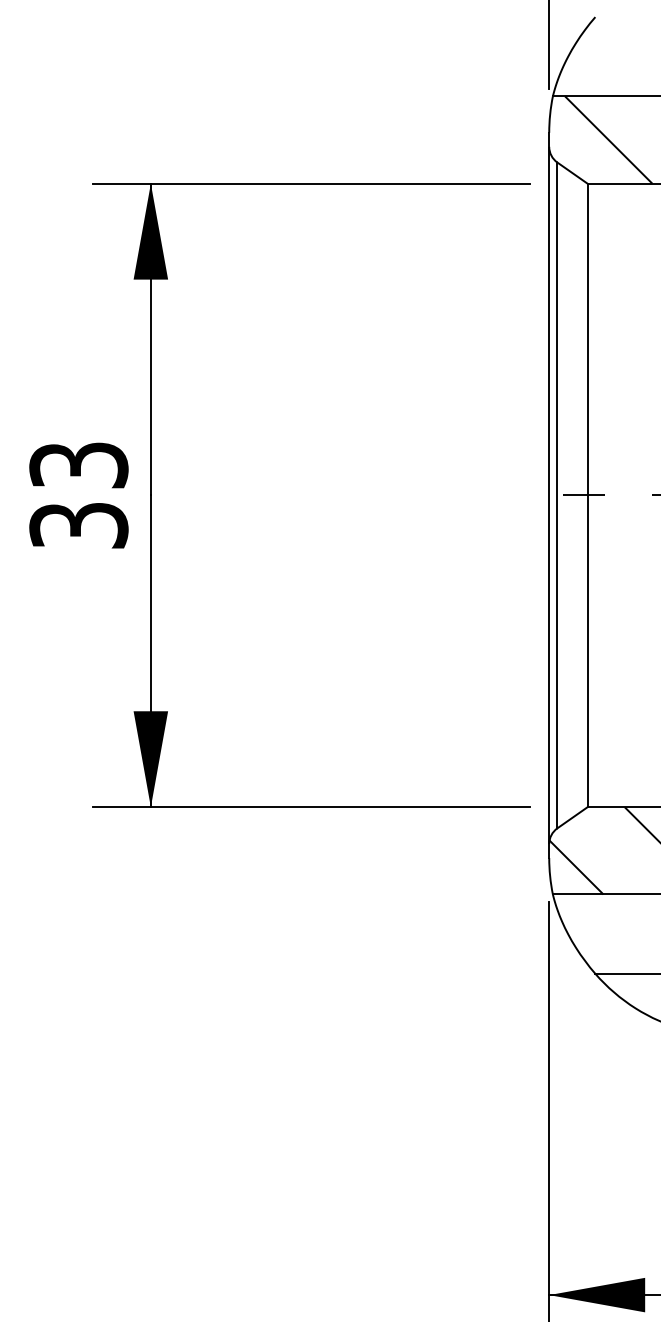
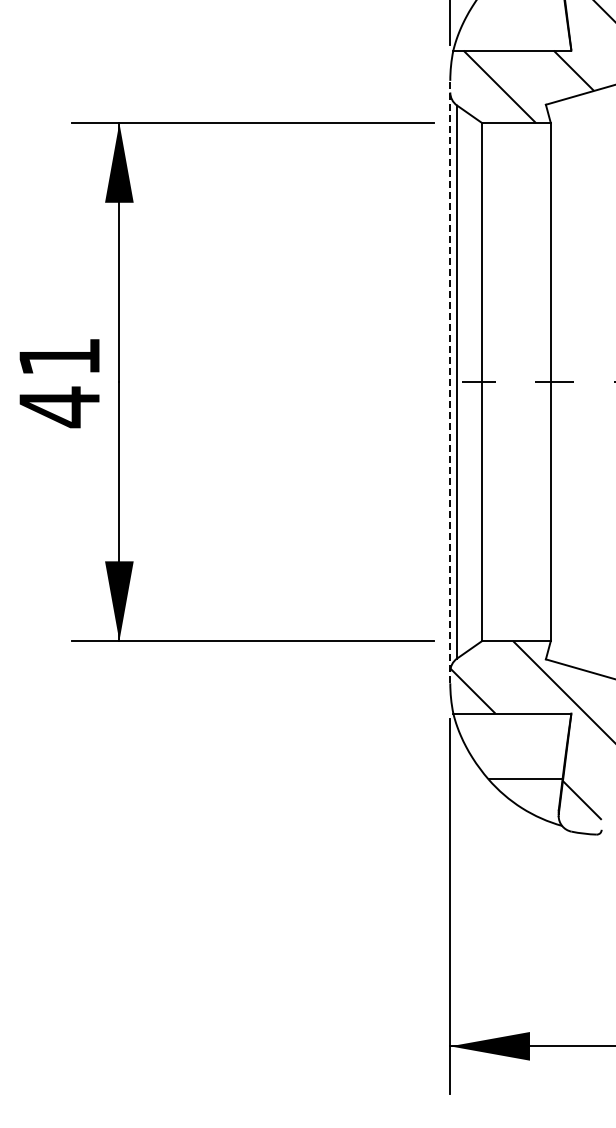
line: (549, 494) -> (450, 381), solid -> dashed
text: (78, 497) -> (59, 383), 33 -> 41

